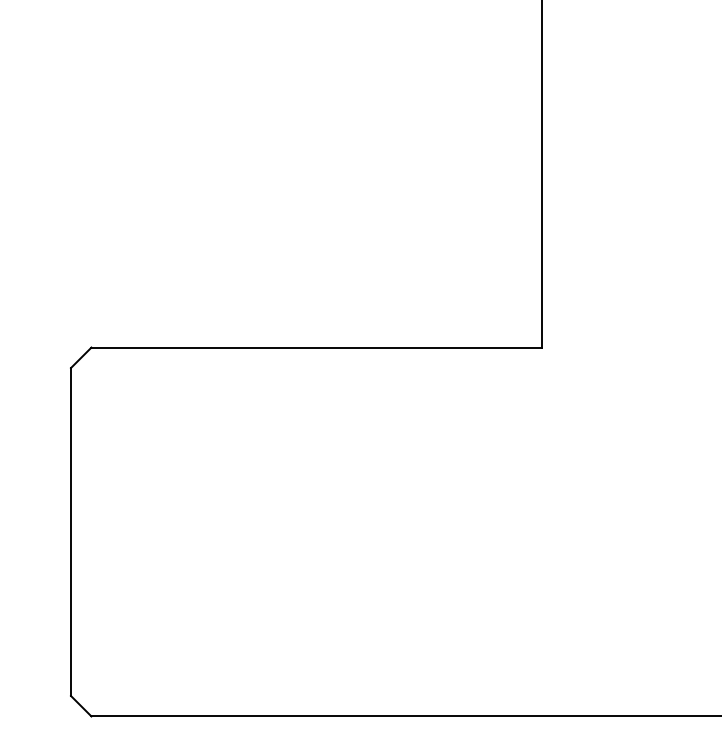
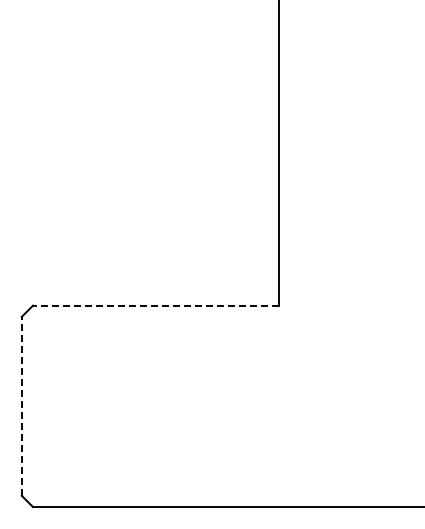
line: (315, 347) -> (155, 305), solid -> dashed
line: (70, 532) -> (21, 406), solid -> dashed

